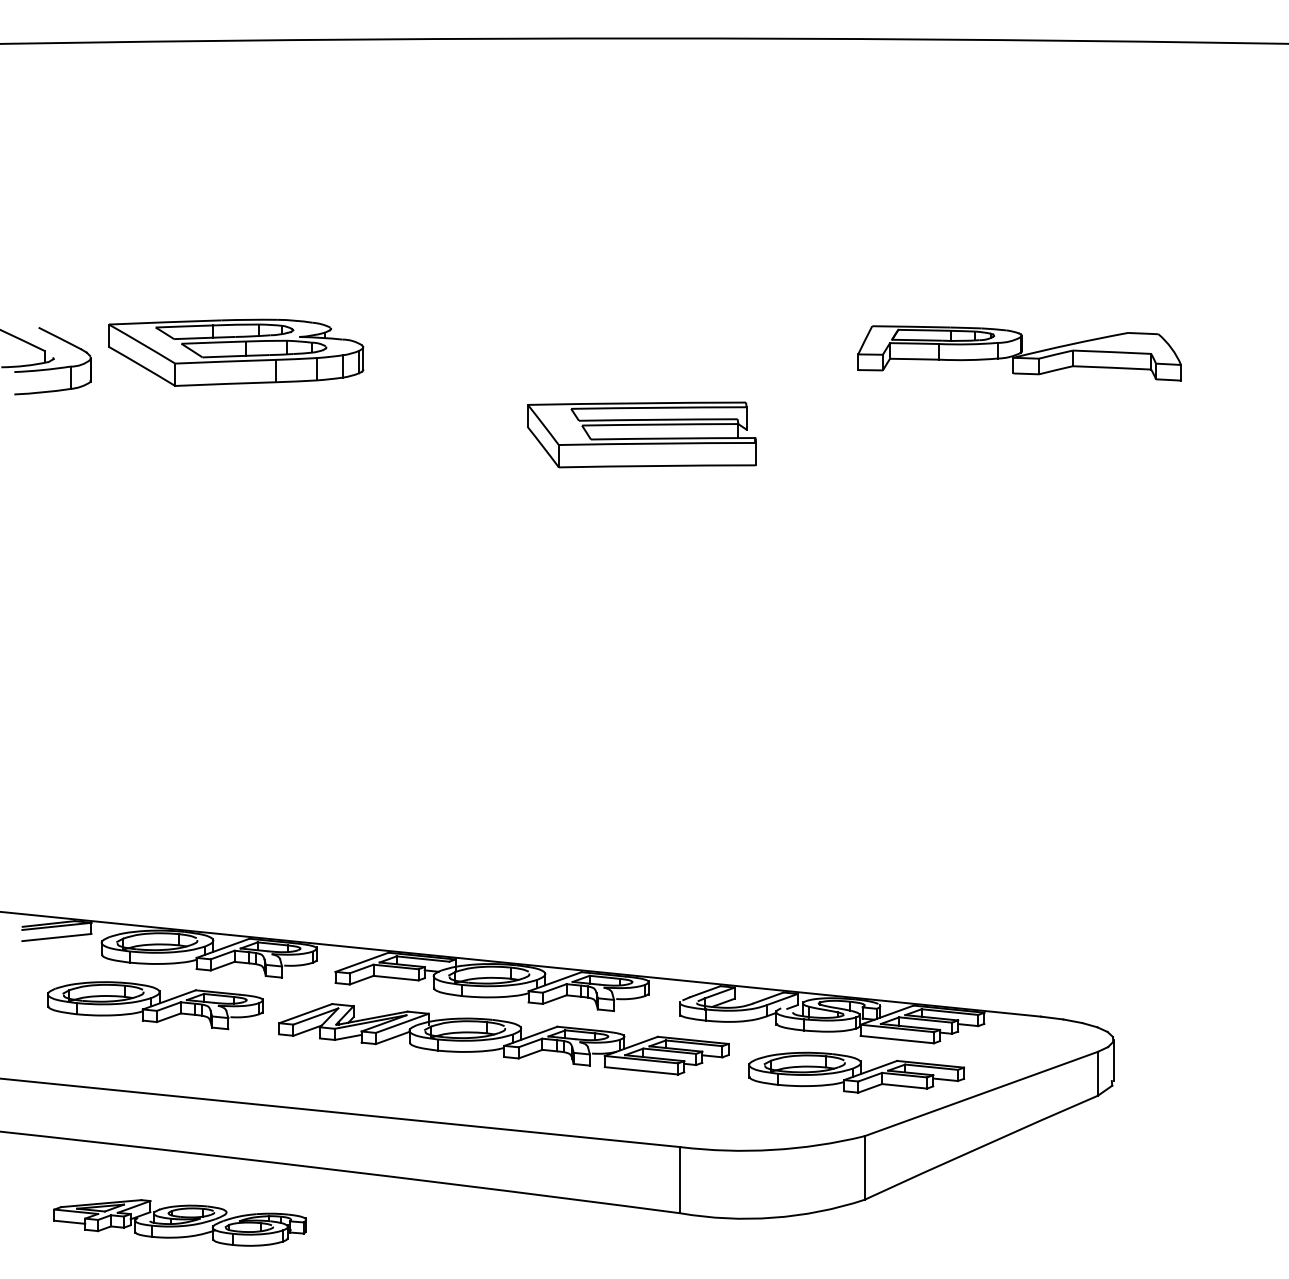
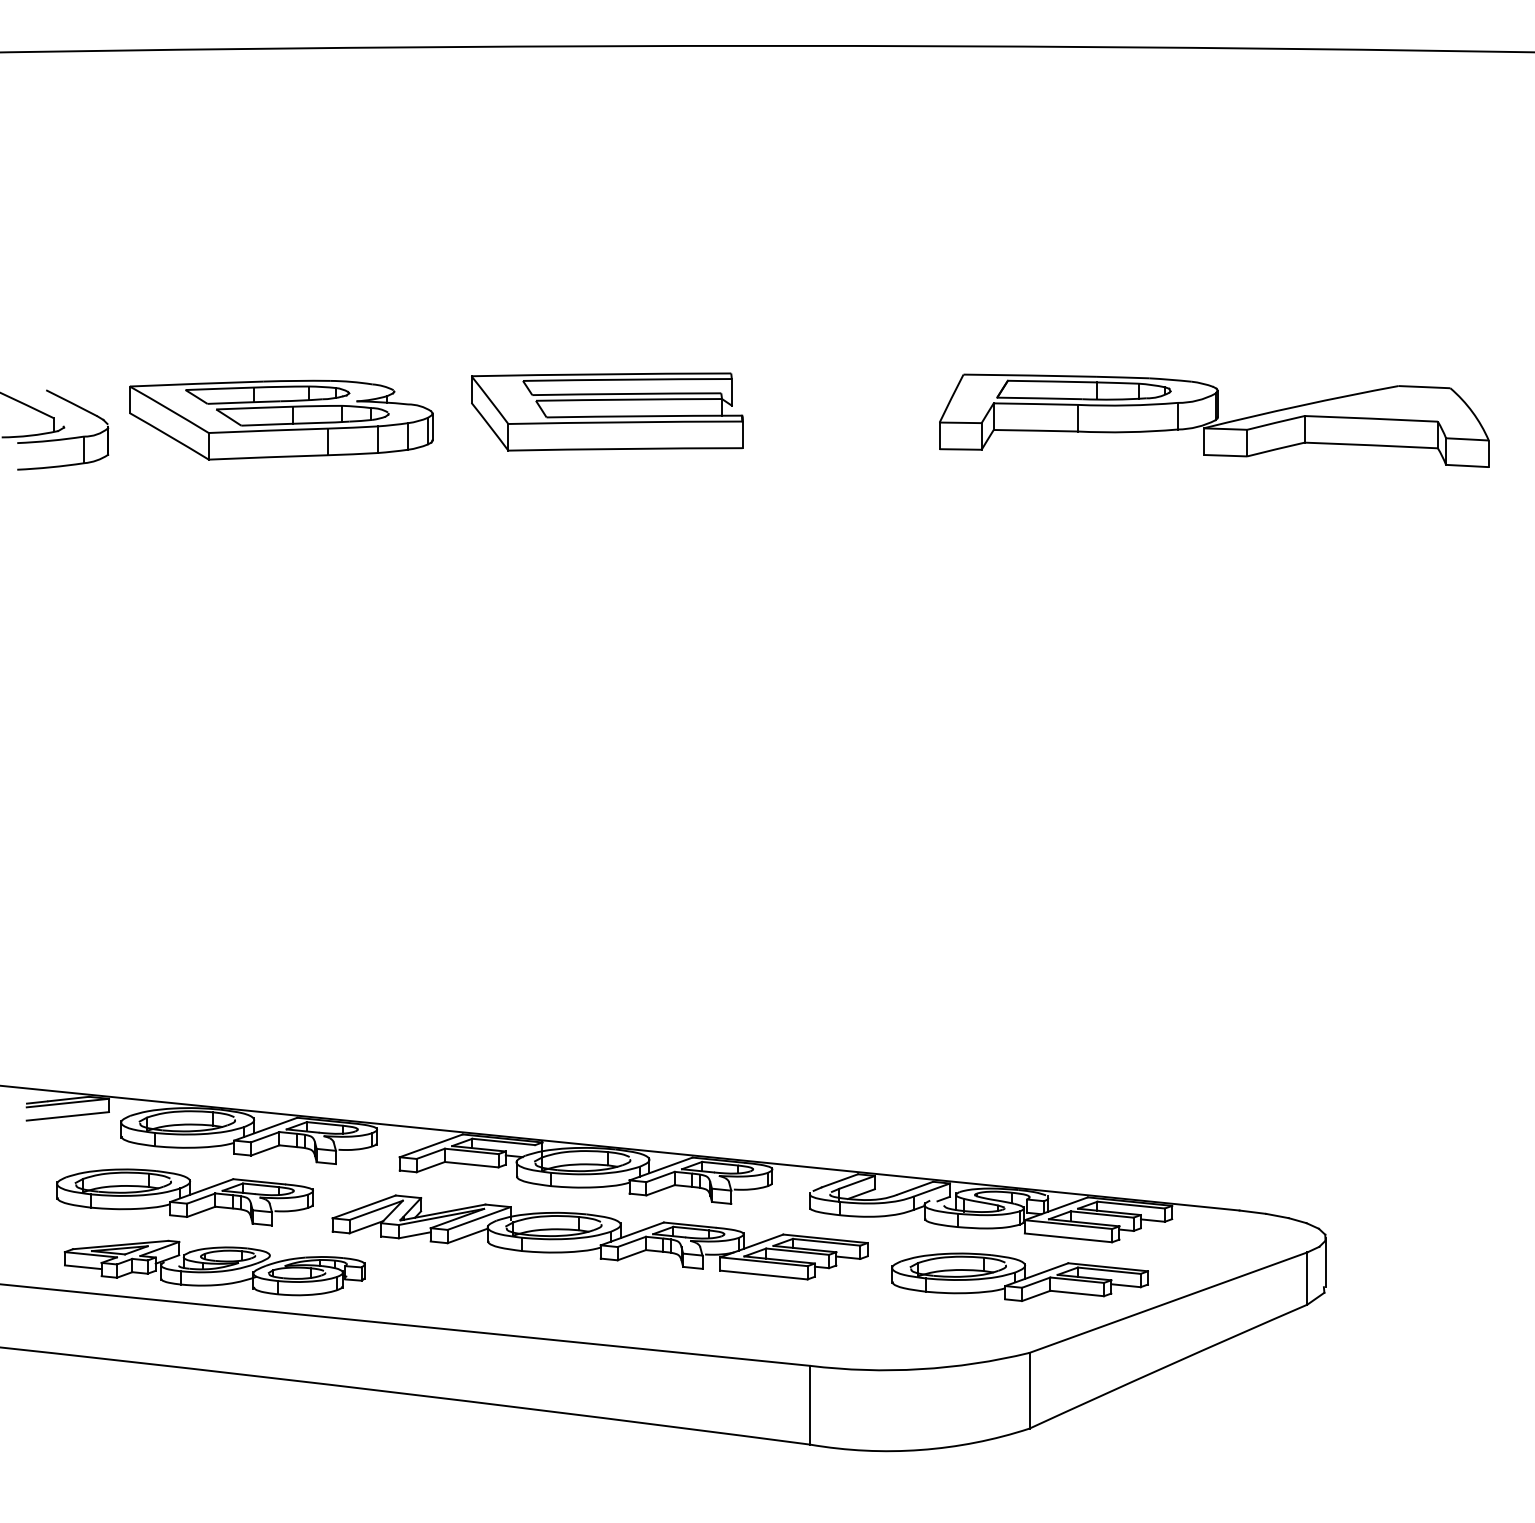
part: (1019, 353) -> (1213, 420), size x1.43
part: (641, 434) -> (606, 411), moved
part: (179, 1222) -> (213, 1267), moved

